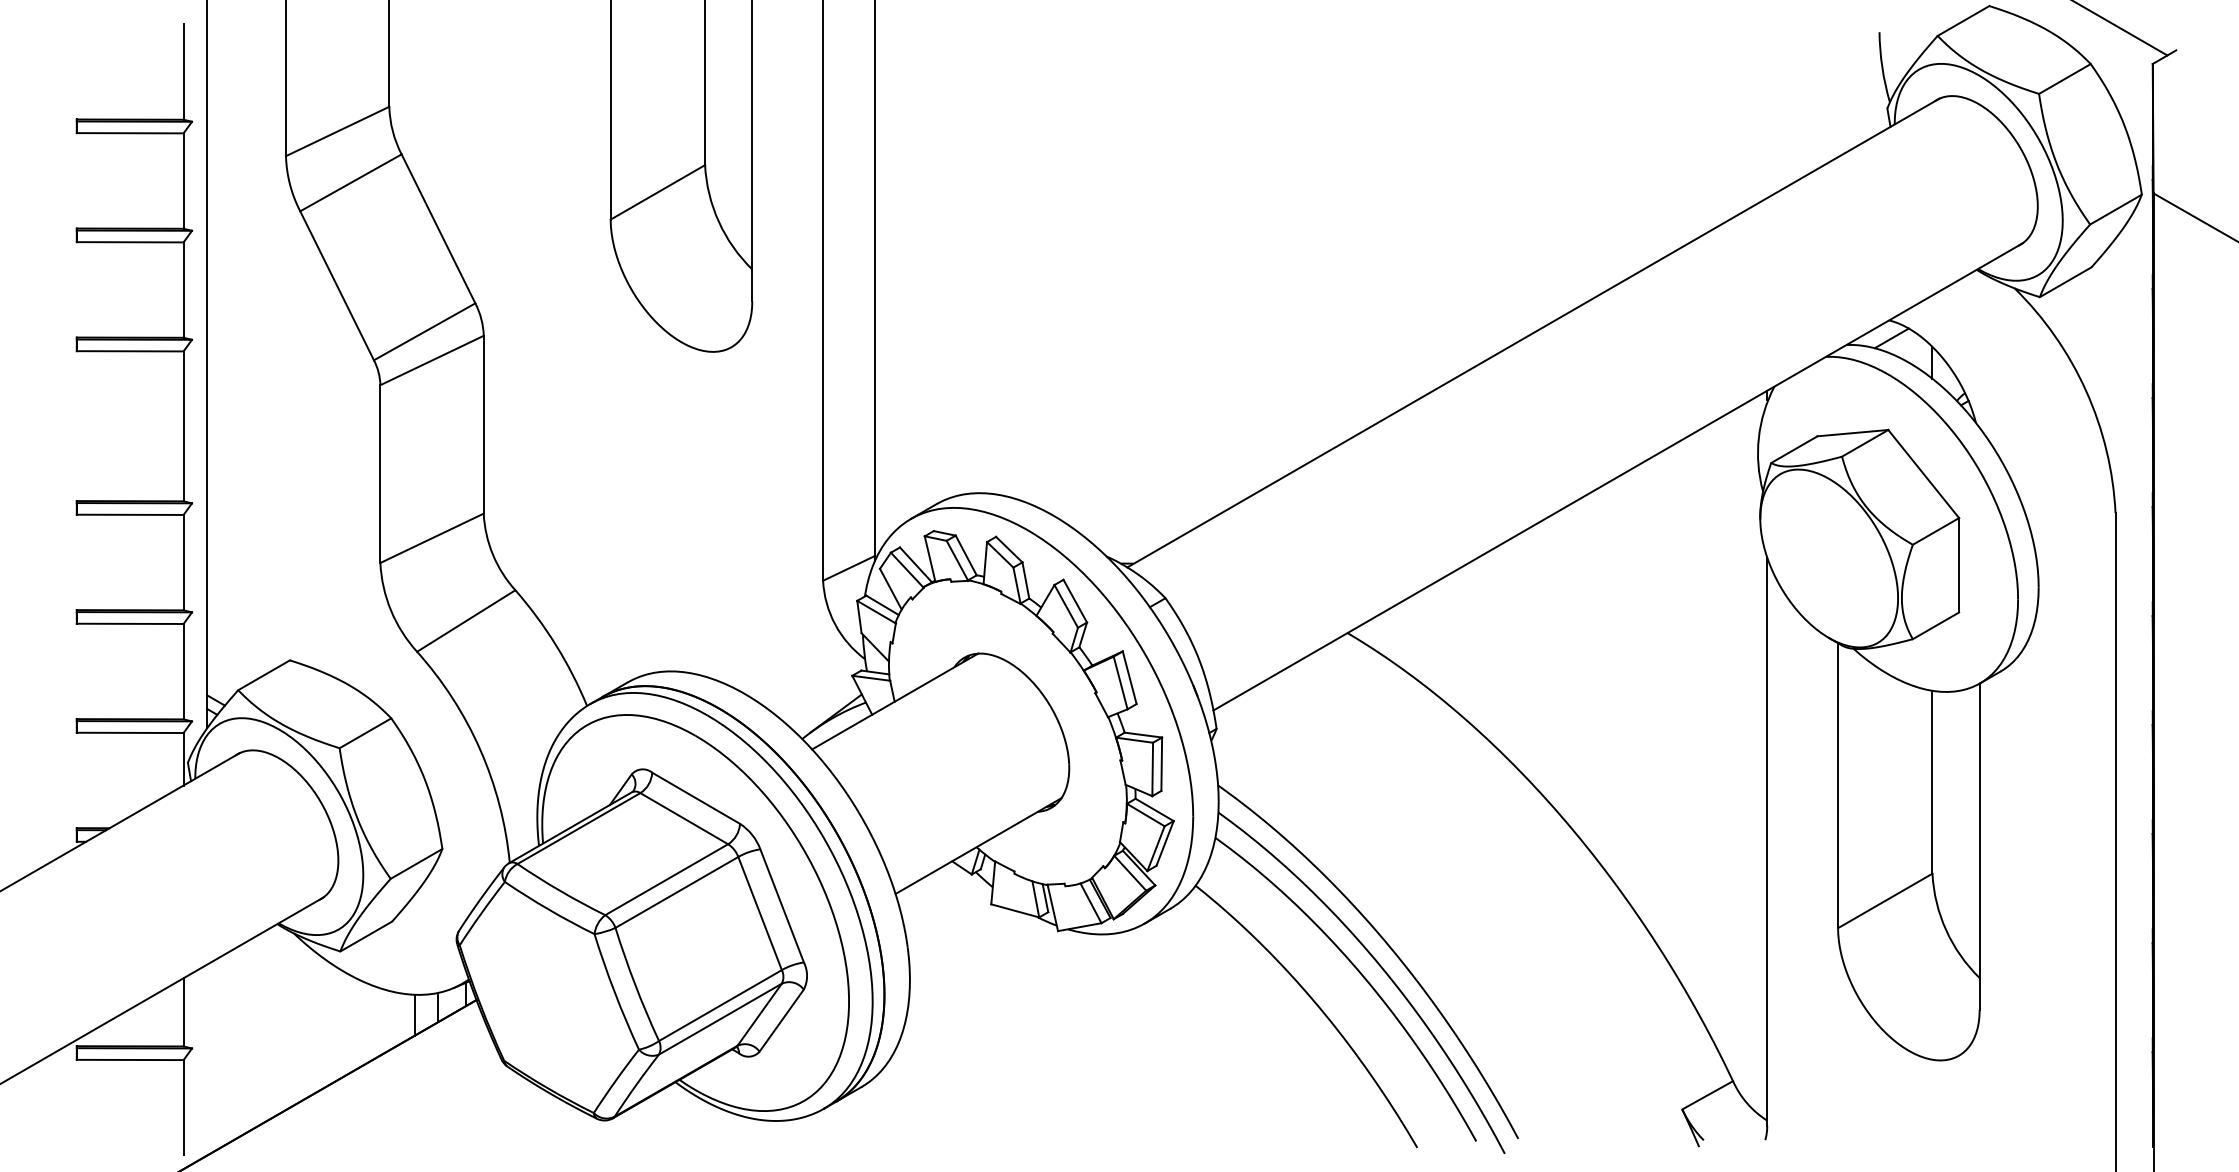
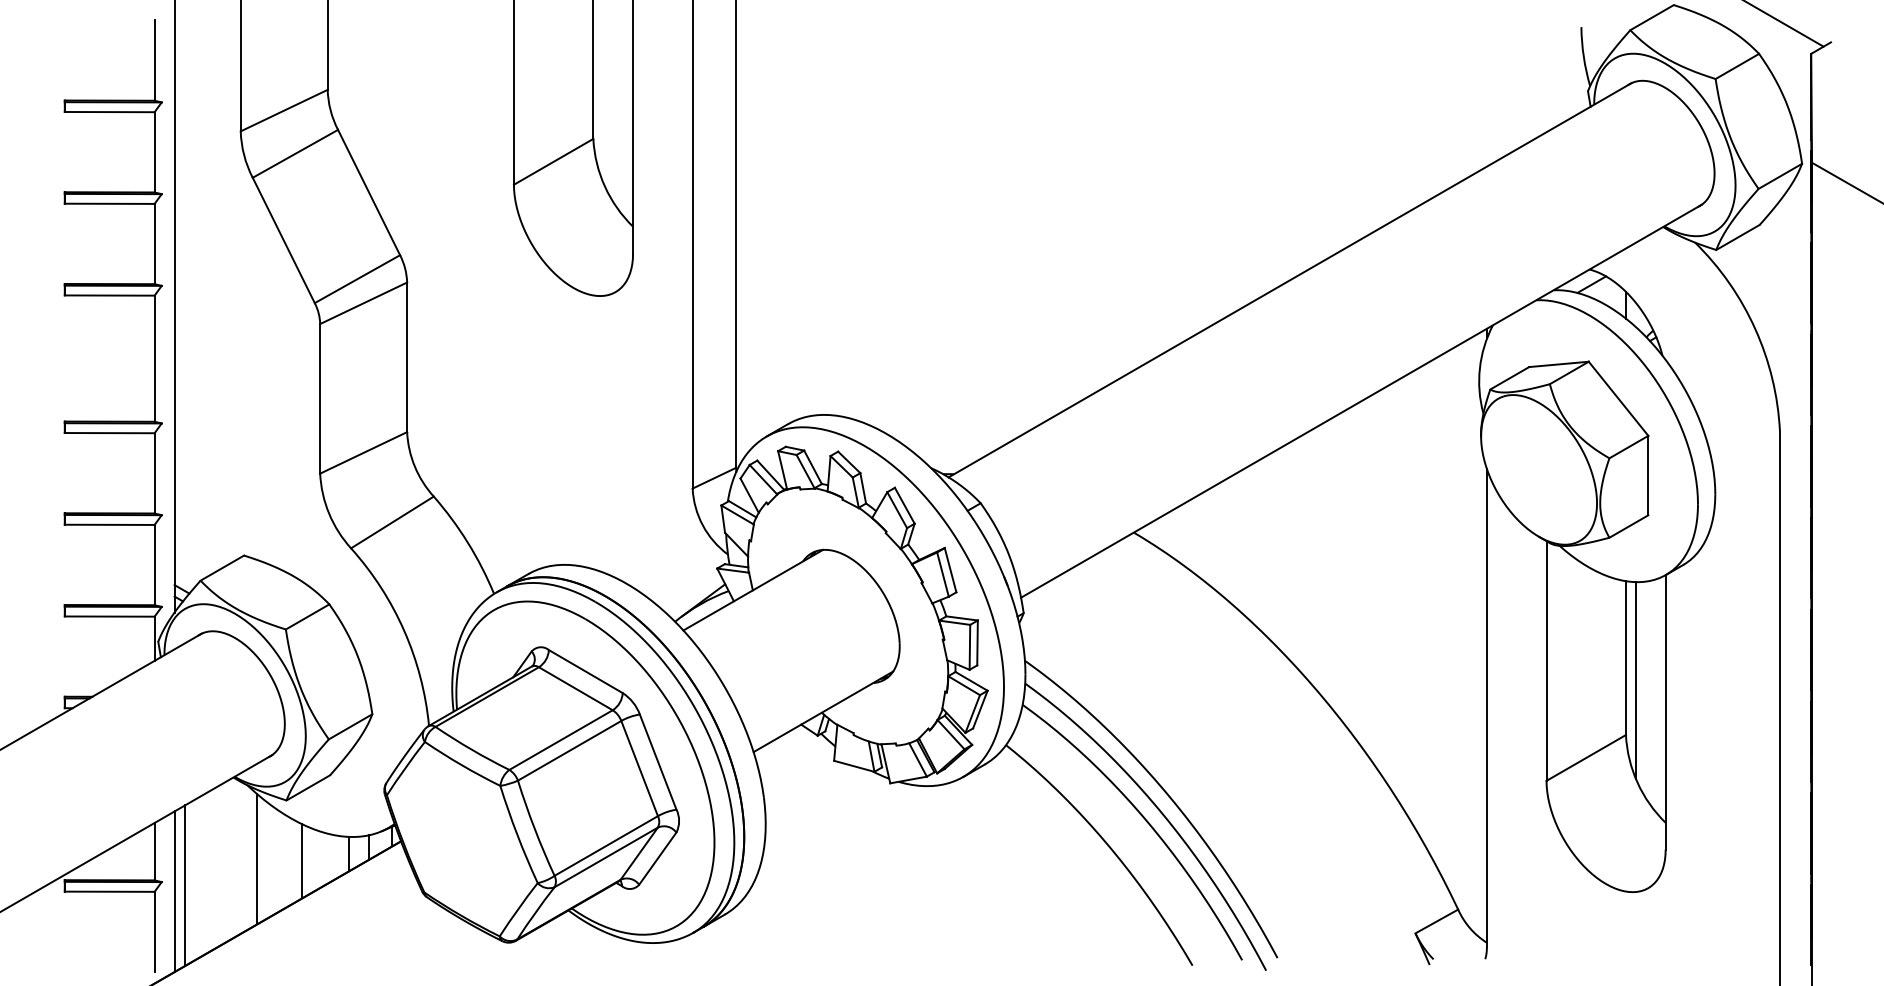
line: (1944, 808) -> (1636, 680), added
line: (305, 1021) -> (257, 859), added
line: (359, 1023) -> (302, 861), added
line: (220, 1052) -> (185, 885), added
line: (207, 1059) -> (174, 891), added

